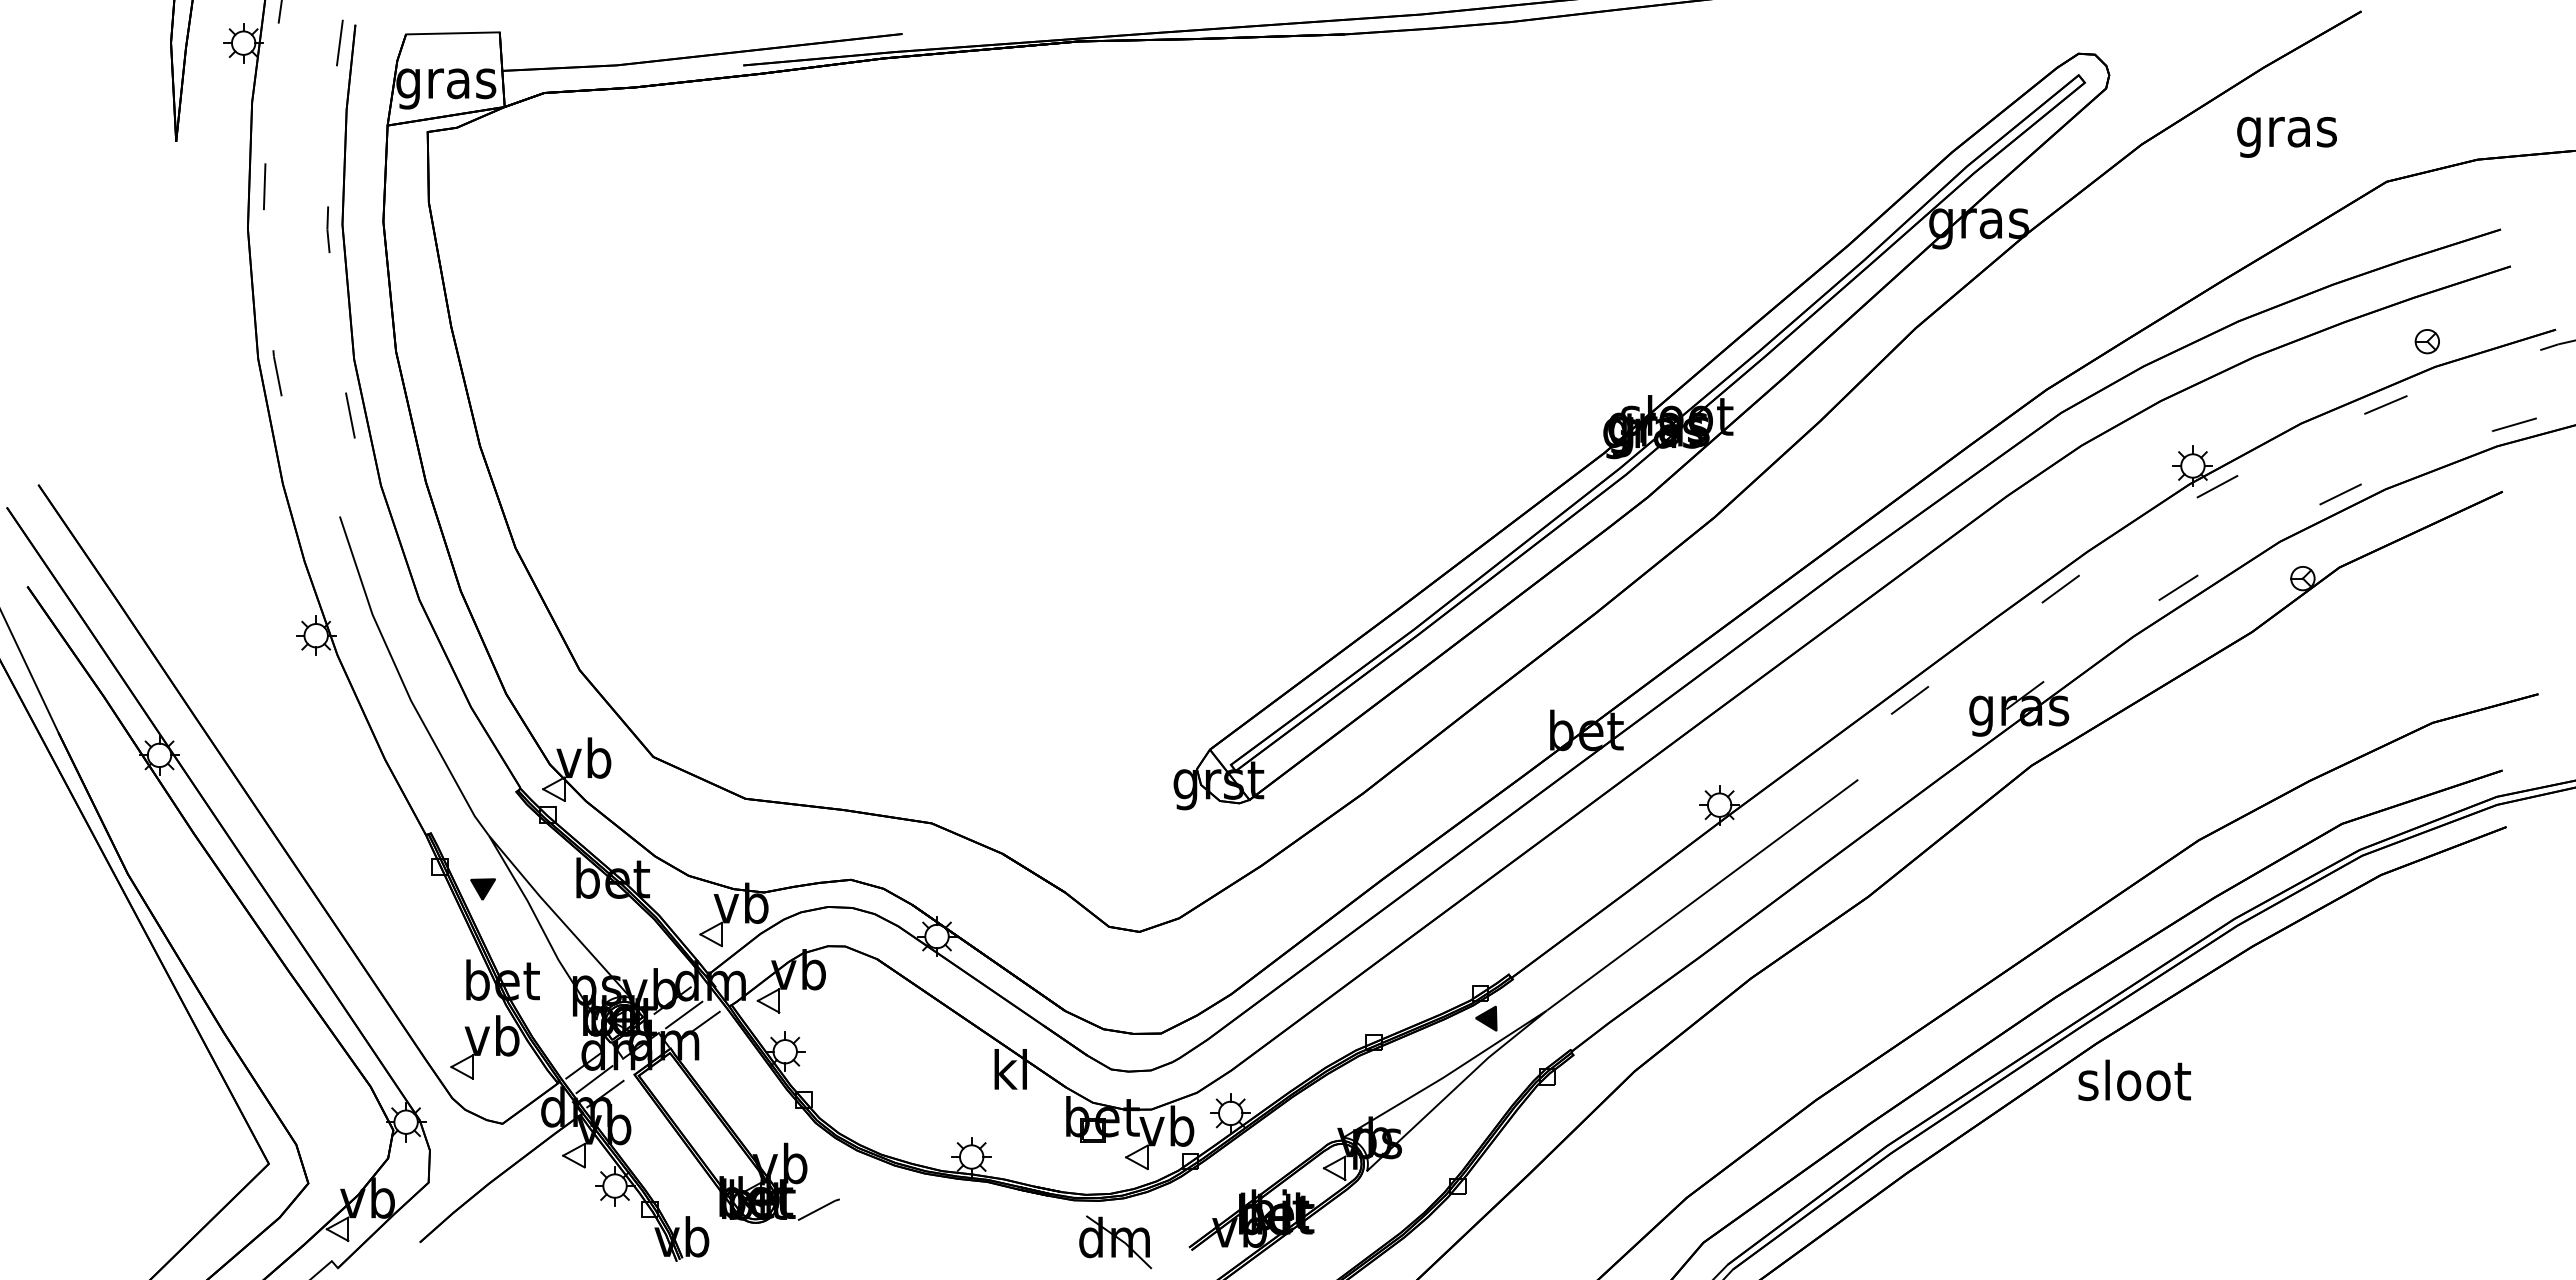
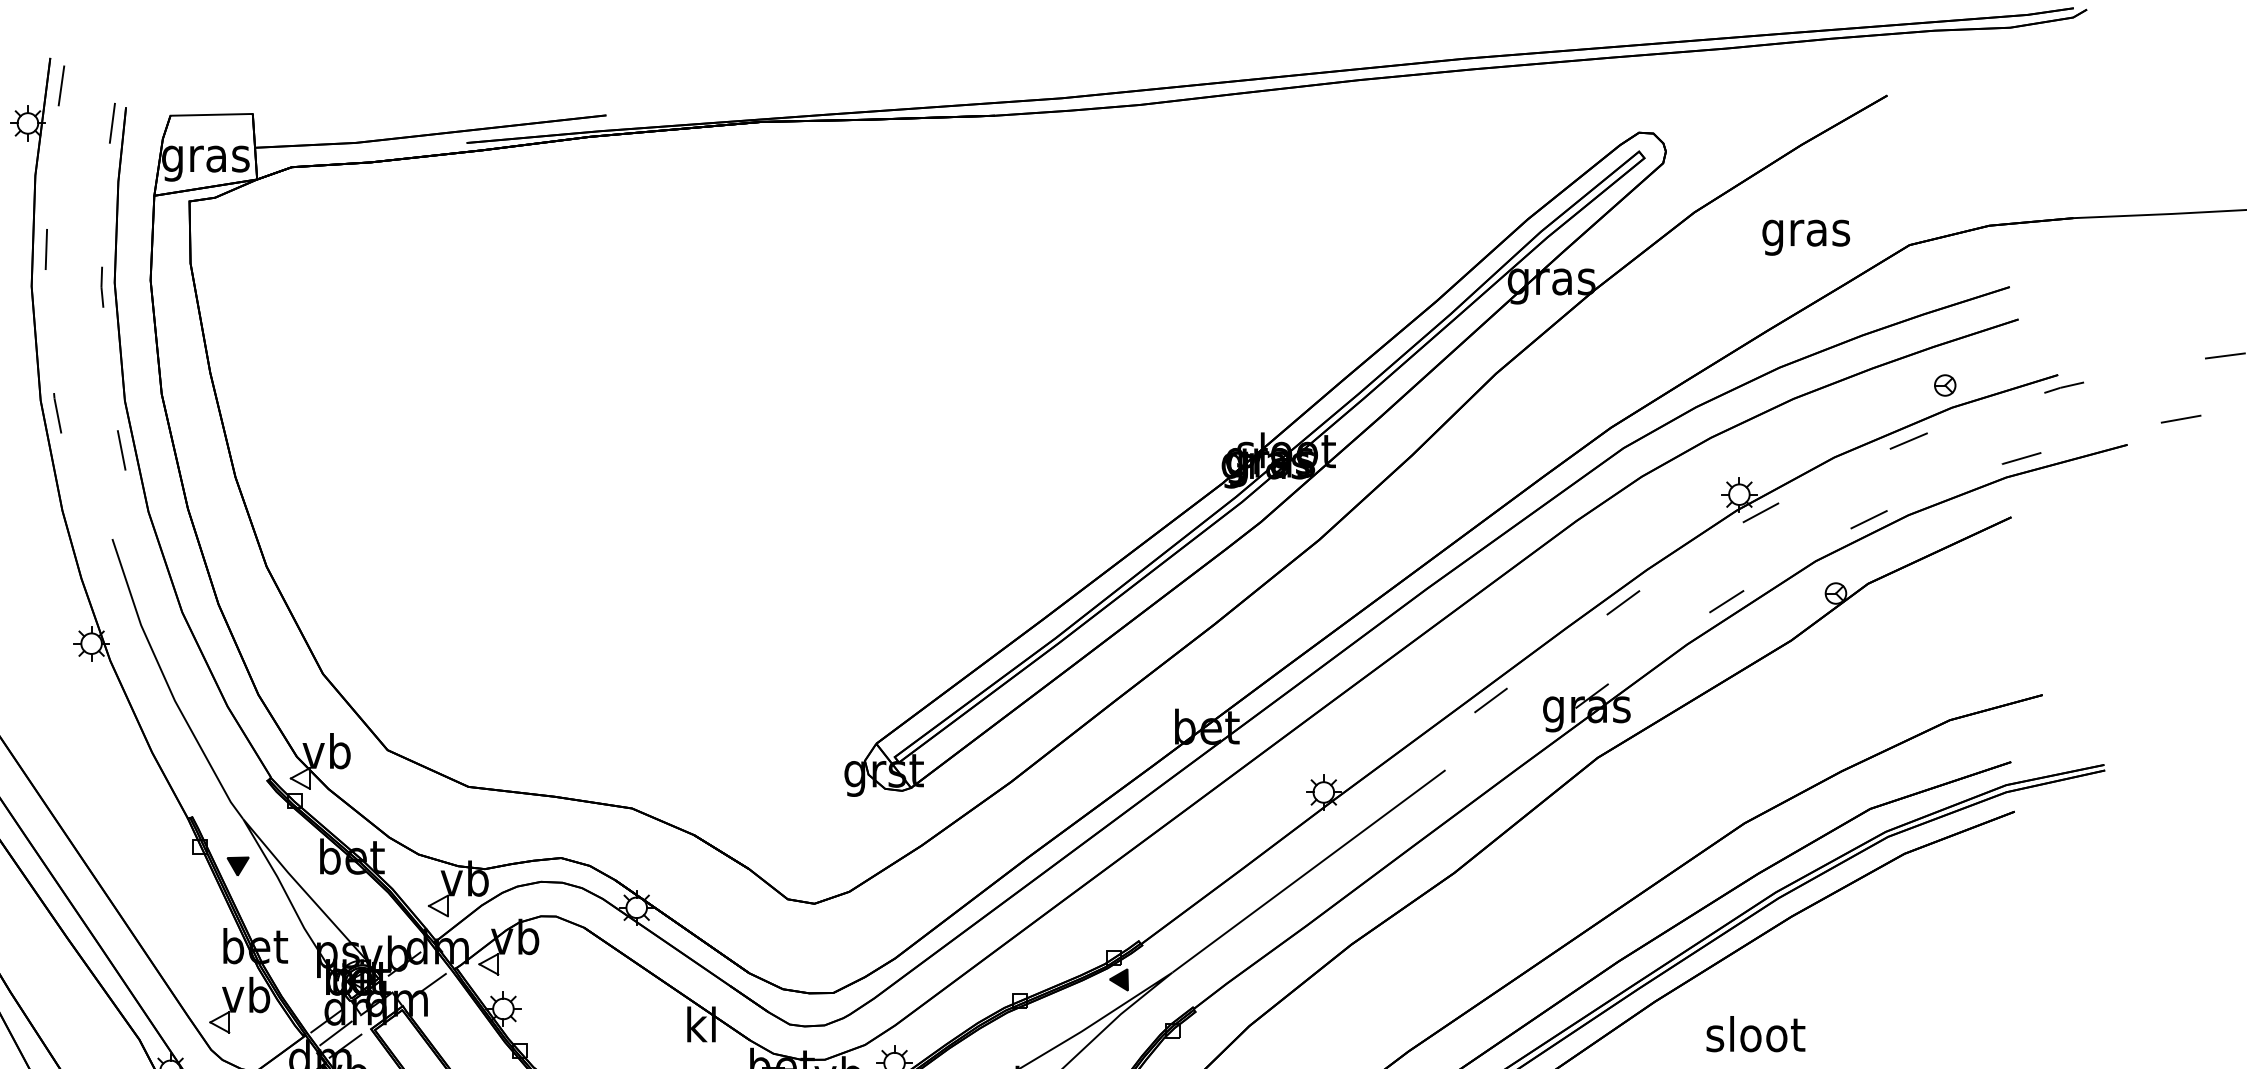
text: (2286, 137) -> (1805, 237), moved
line: (687, 1012) -> (417, 974), removed
text: (2134, 1080) -> (1755, 1034), moved

